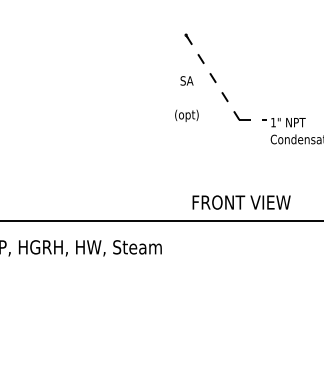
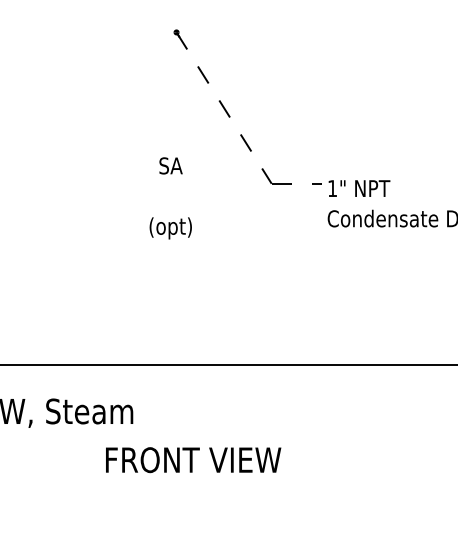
text: (186, 98) -> (170, 197), moved
text: (241, 202) -> (193, 460), moved

